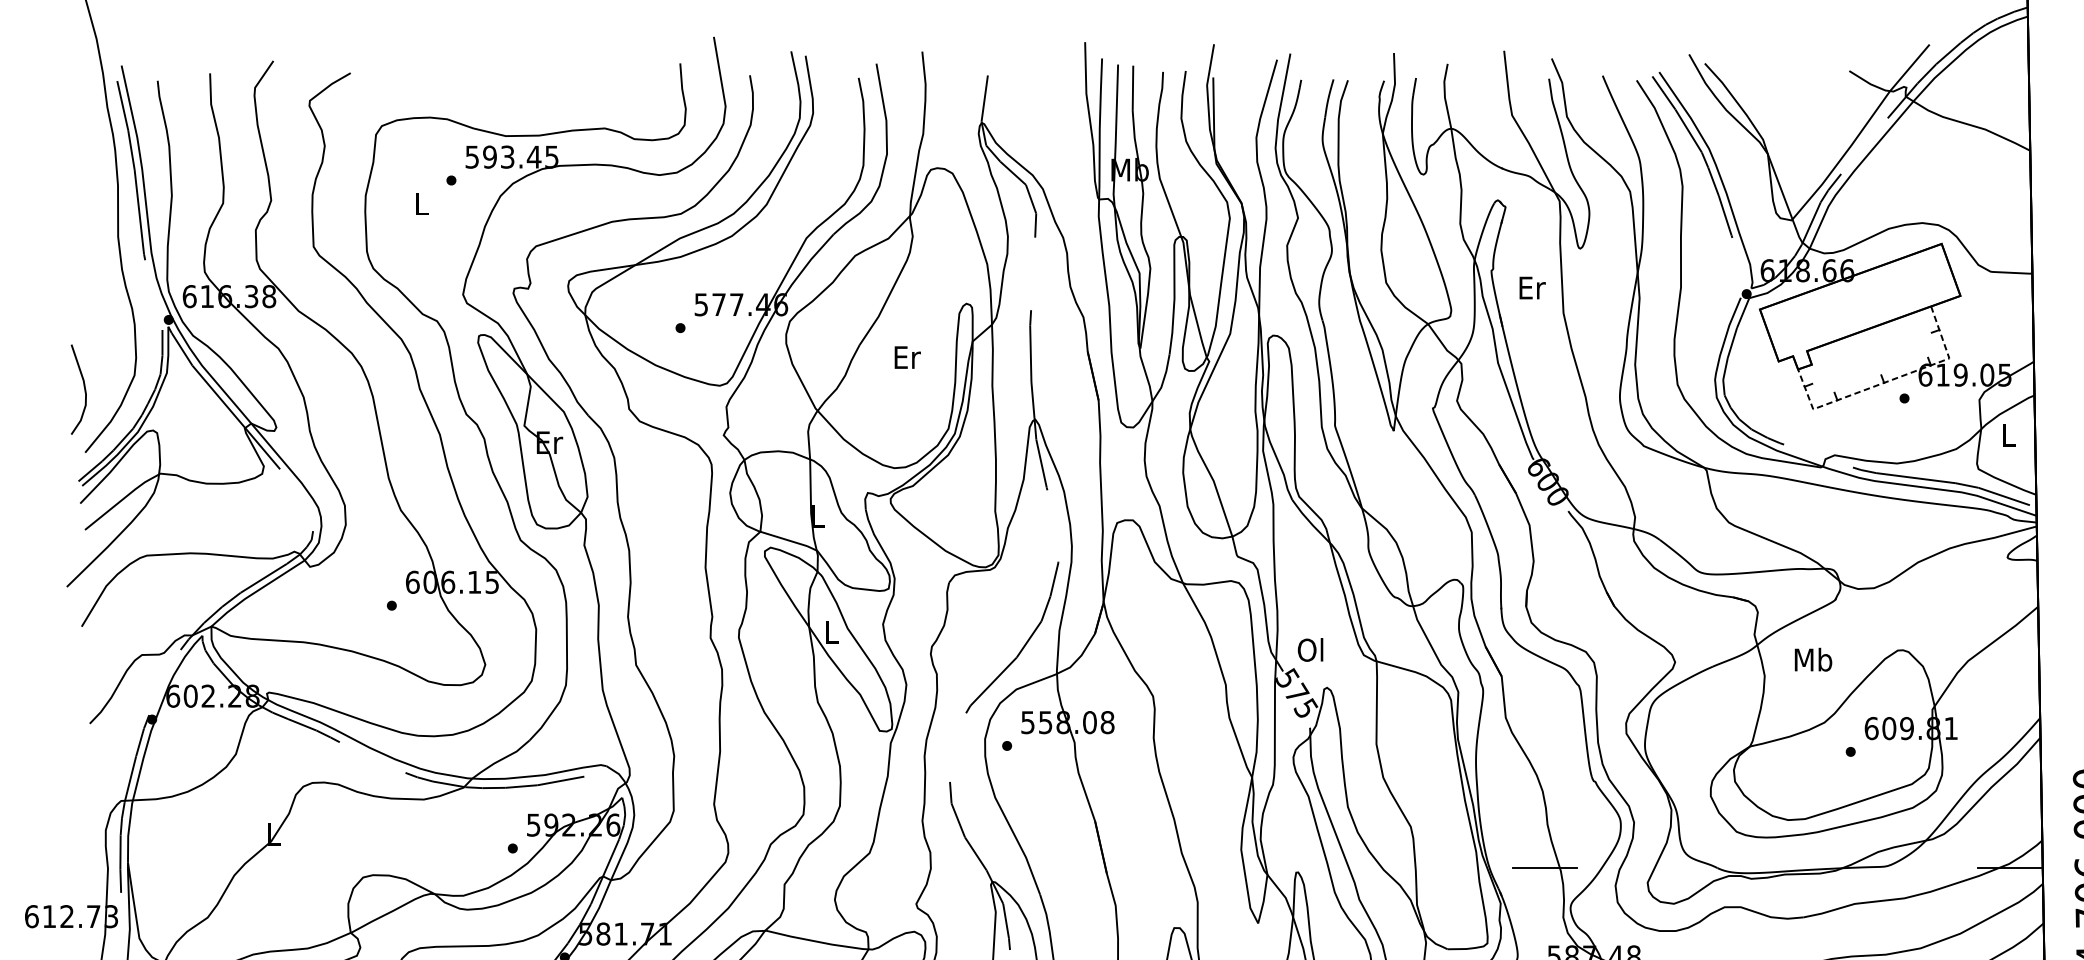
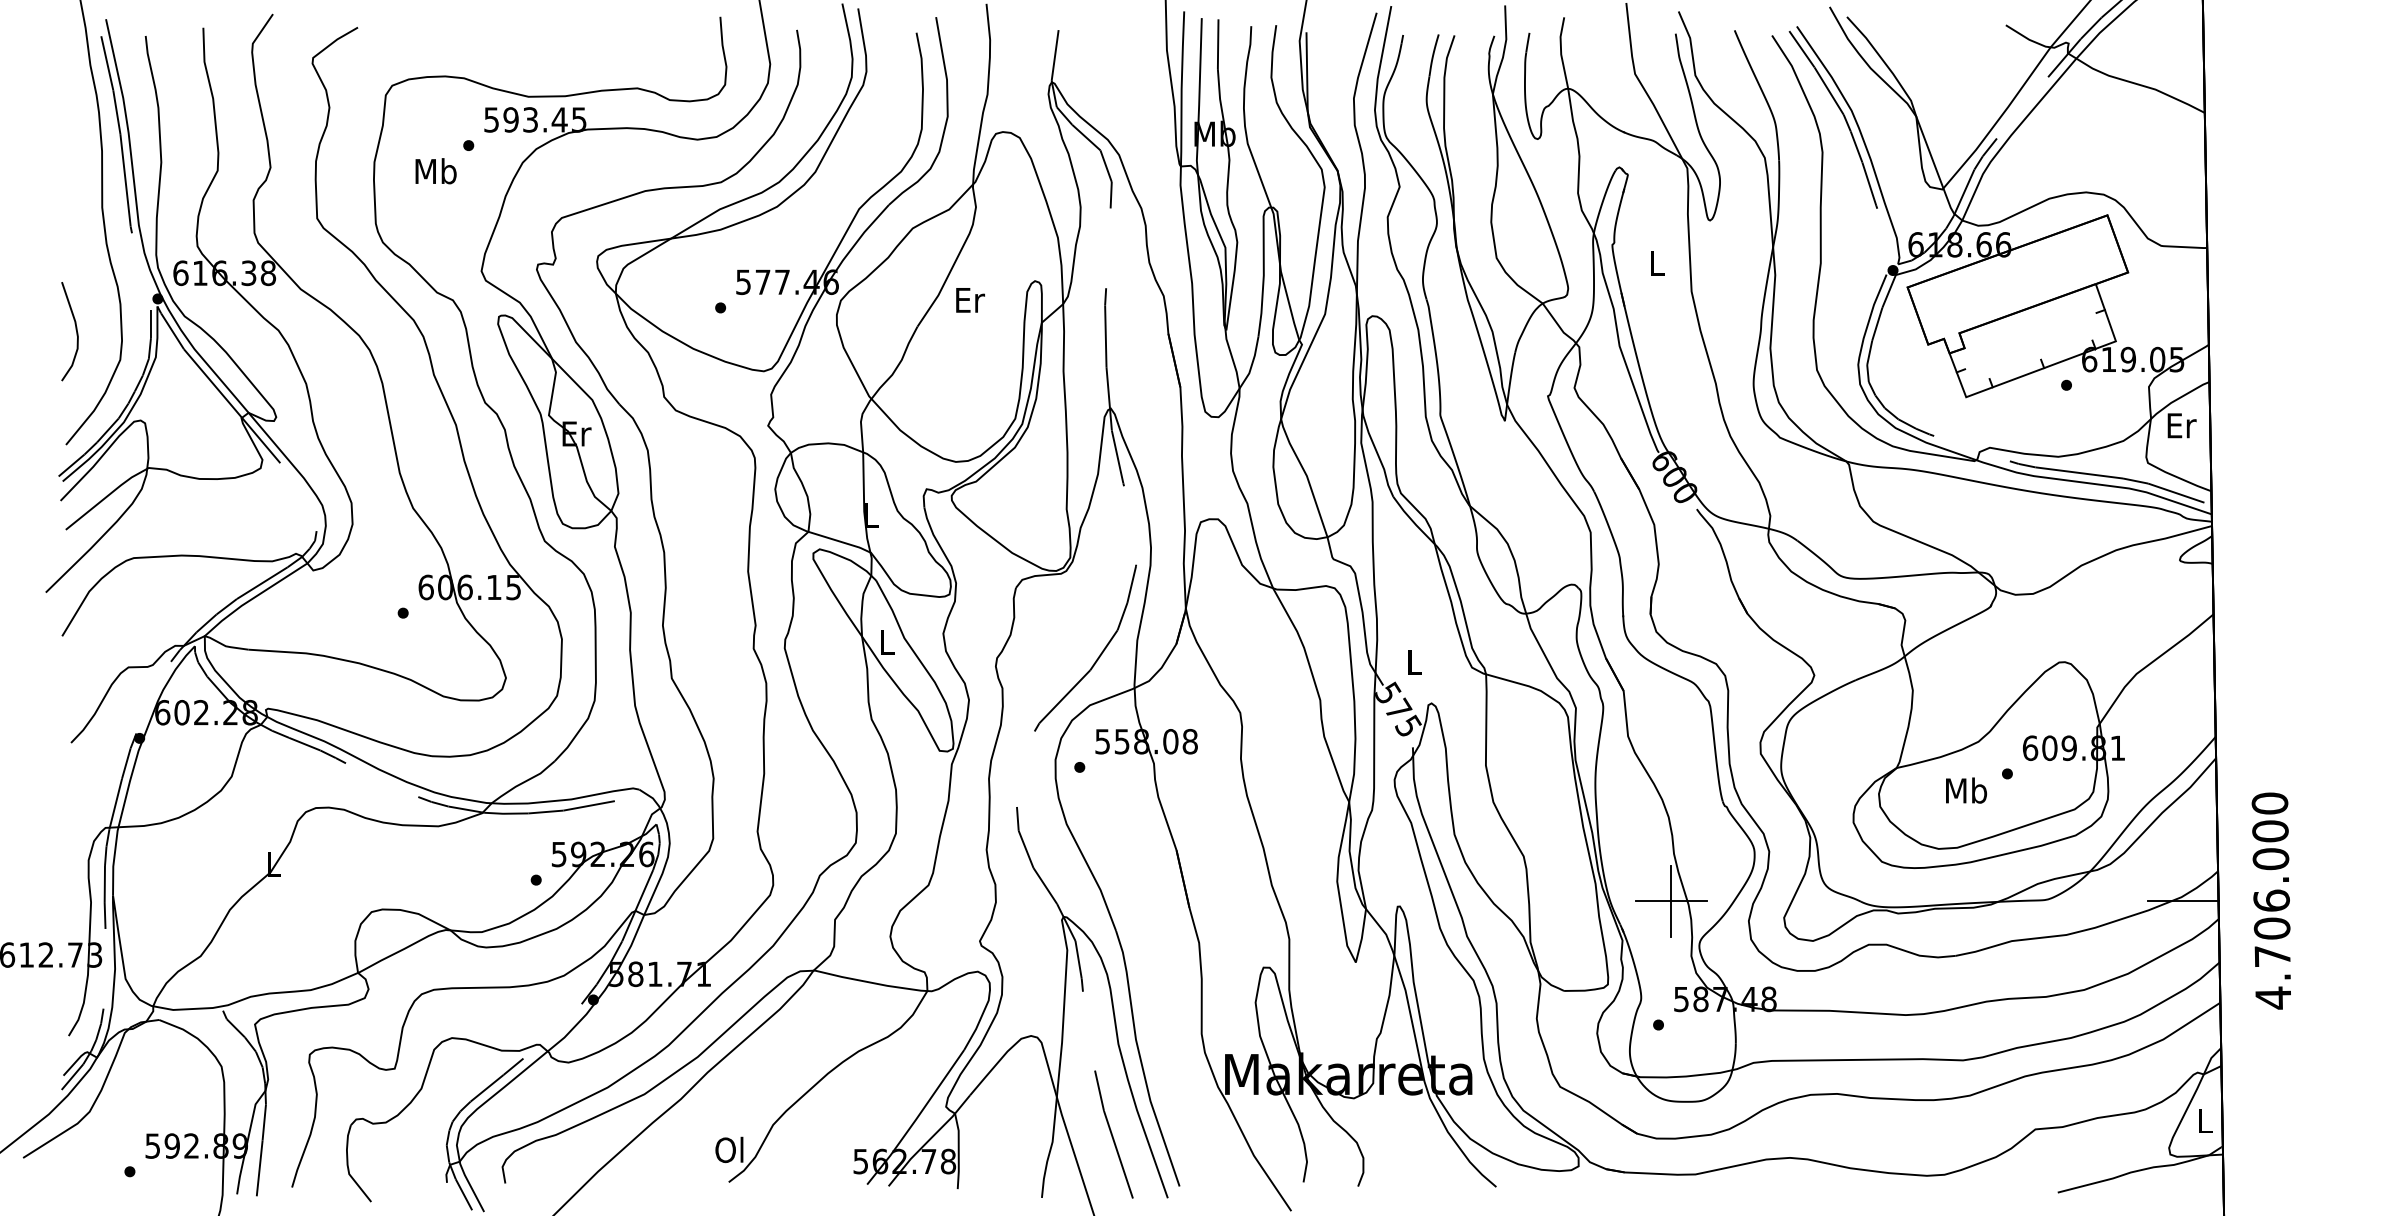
text: (421, 204) -> (435, 171), L -> Mb
text: (1532, 287) -> (1657, 263), Er -> L
text: (907, 357) -> (970, 300), moved
line: (1887, 381) -> (2047, 366), dashed -> solid
curve: (83, 387) -> (75, 329), moved
text: (2009, 435) -> (2181, 425), L -> Er
text: (1310, 649) -> (1413, 661), Ol -> L
text: (1813, 659) -> (1966, 790), moved
line: (1545, 867) -> (1671, 900), added

